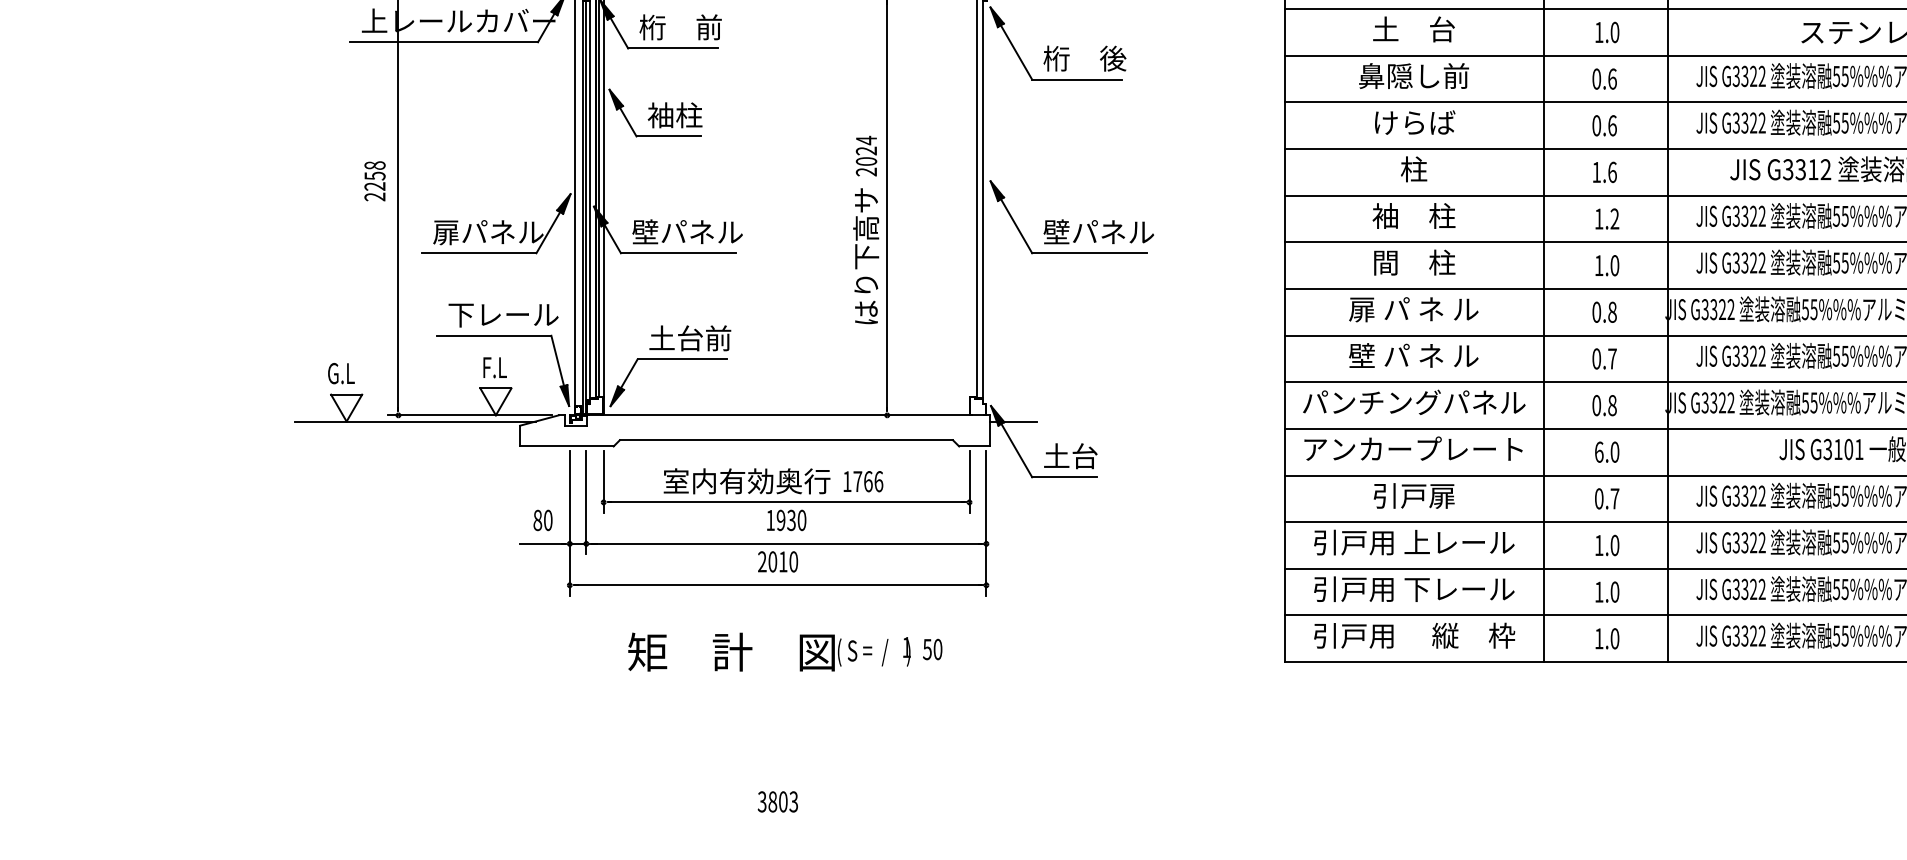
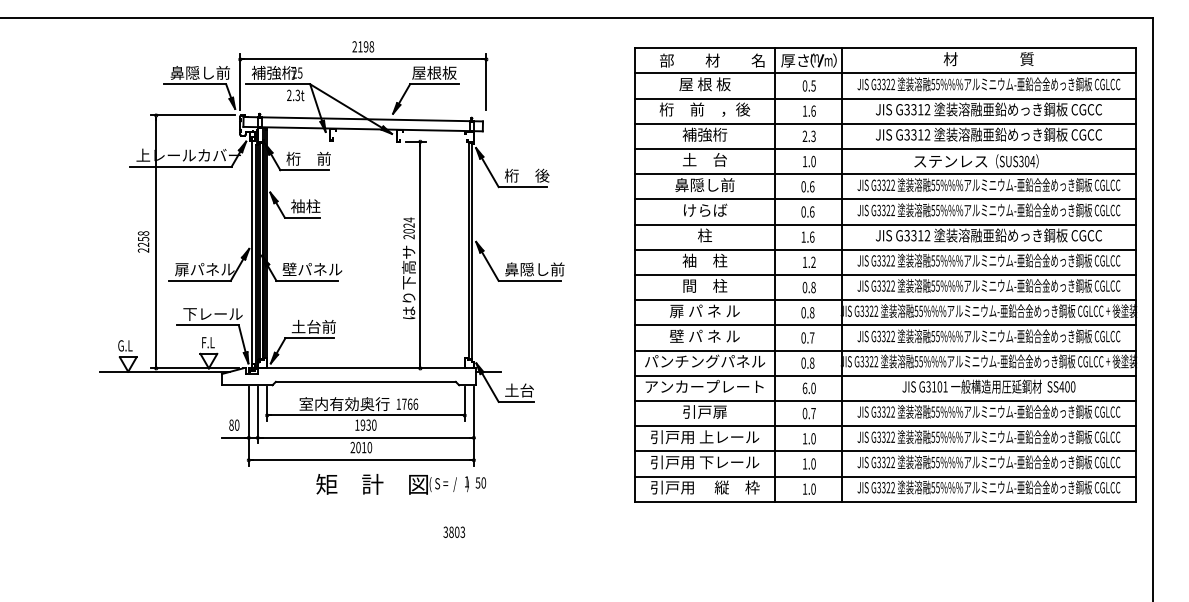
text: (1098, 232) -> (534, 269), 壁パネル -> 鼻隠し前
text: (1605, 265) -> (808, 287), 1.0 -> 0.8
text: (785, 652) -> (401, 484), moved
text: (778, 800) -> (454, 531), moved

